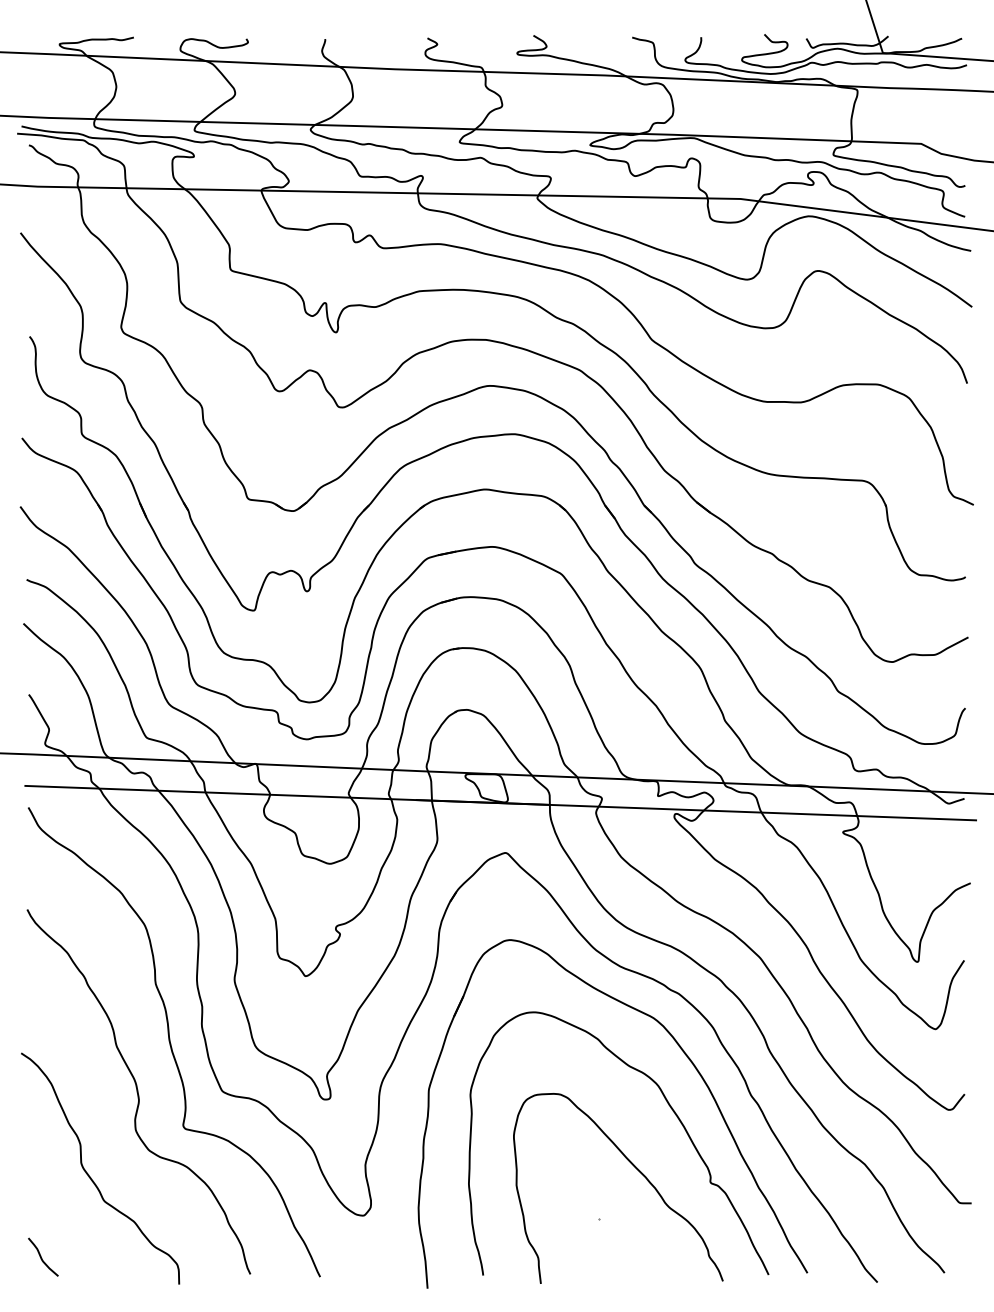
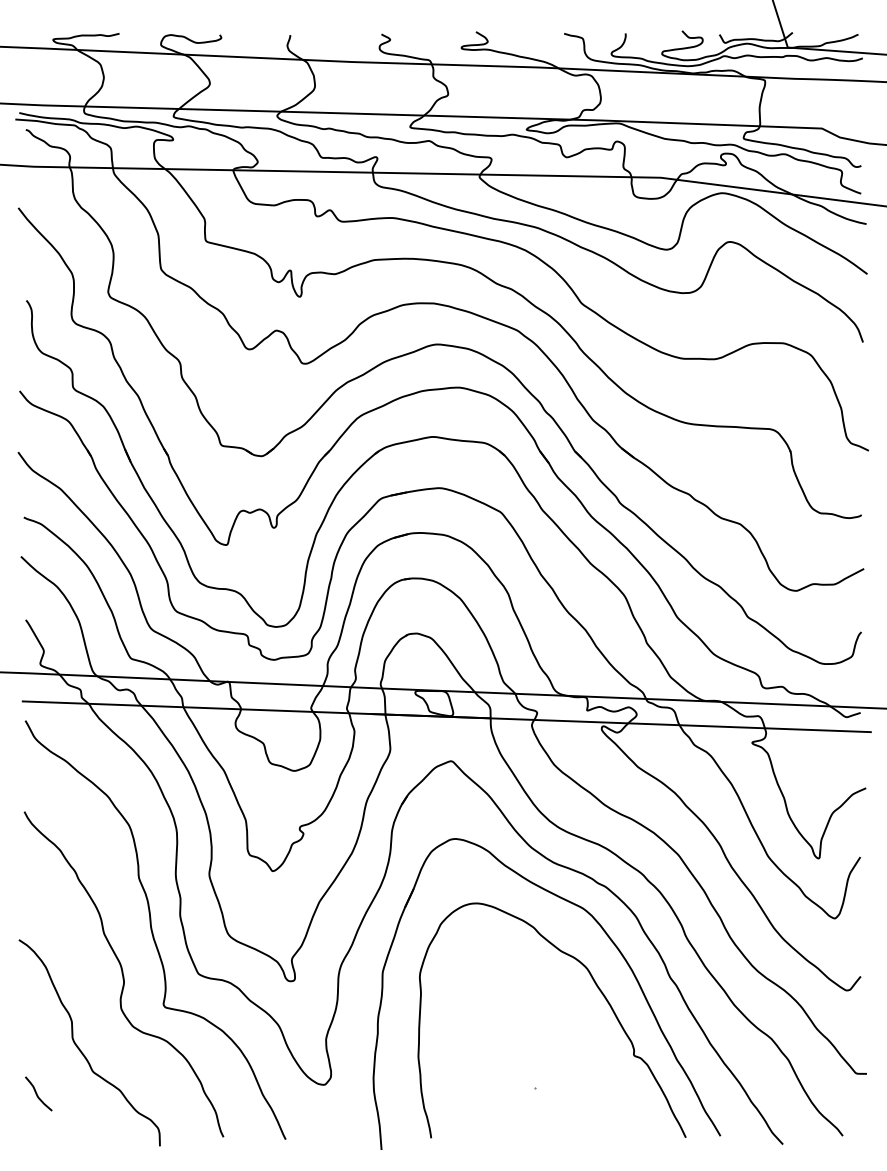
curve: (635, 1169) -> (567, 1043), removed
curve: (41, 1256) -> (37, 1093), moved

